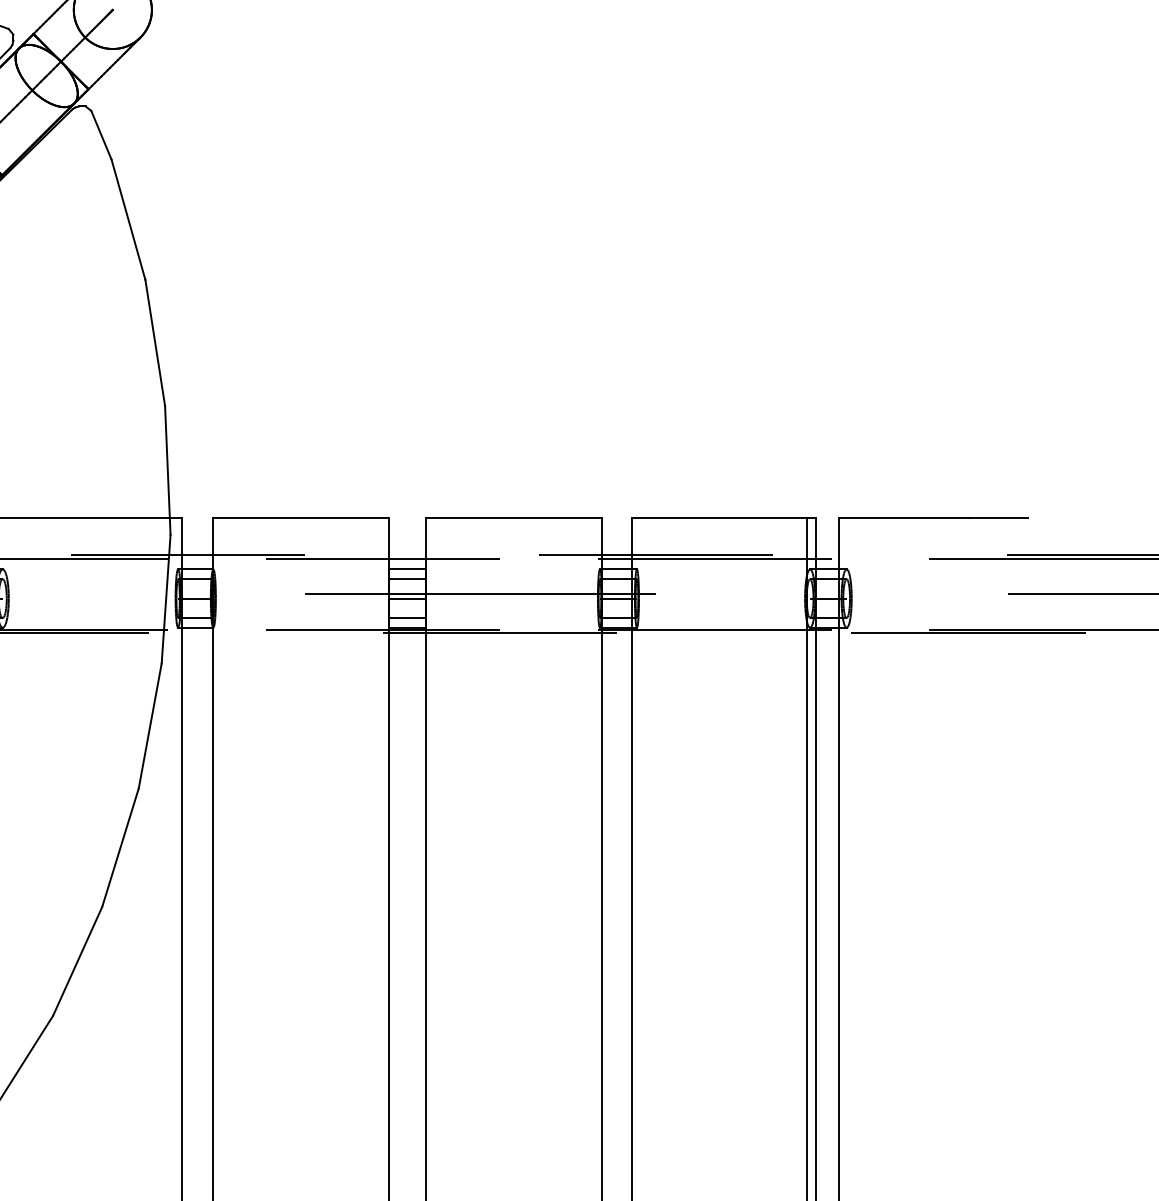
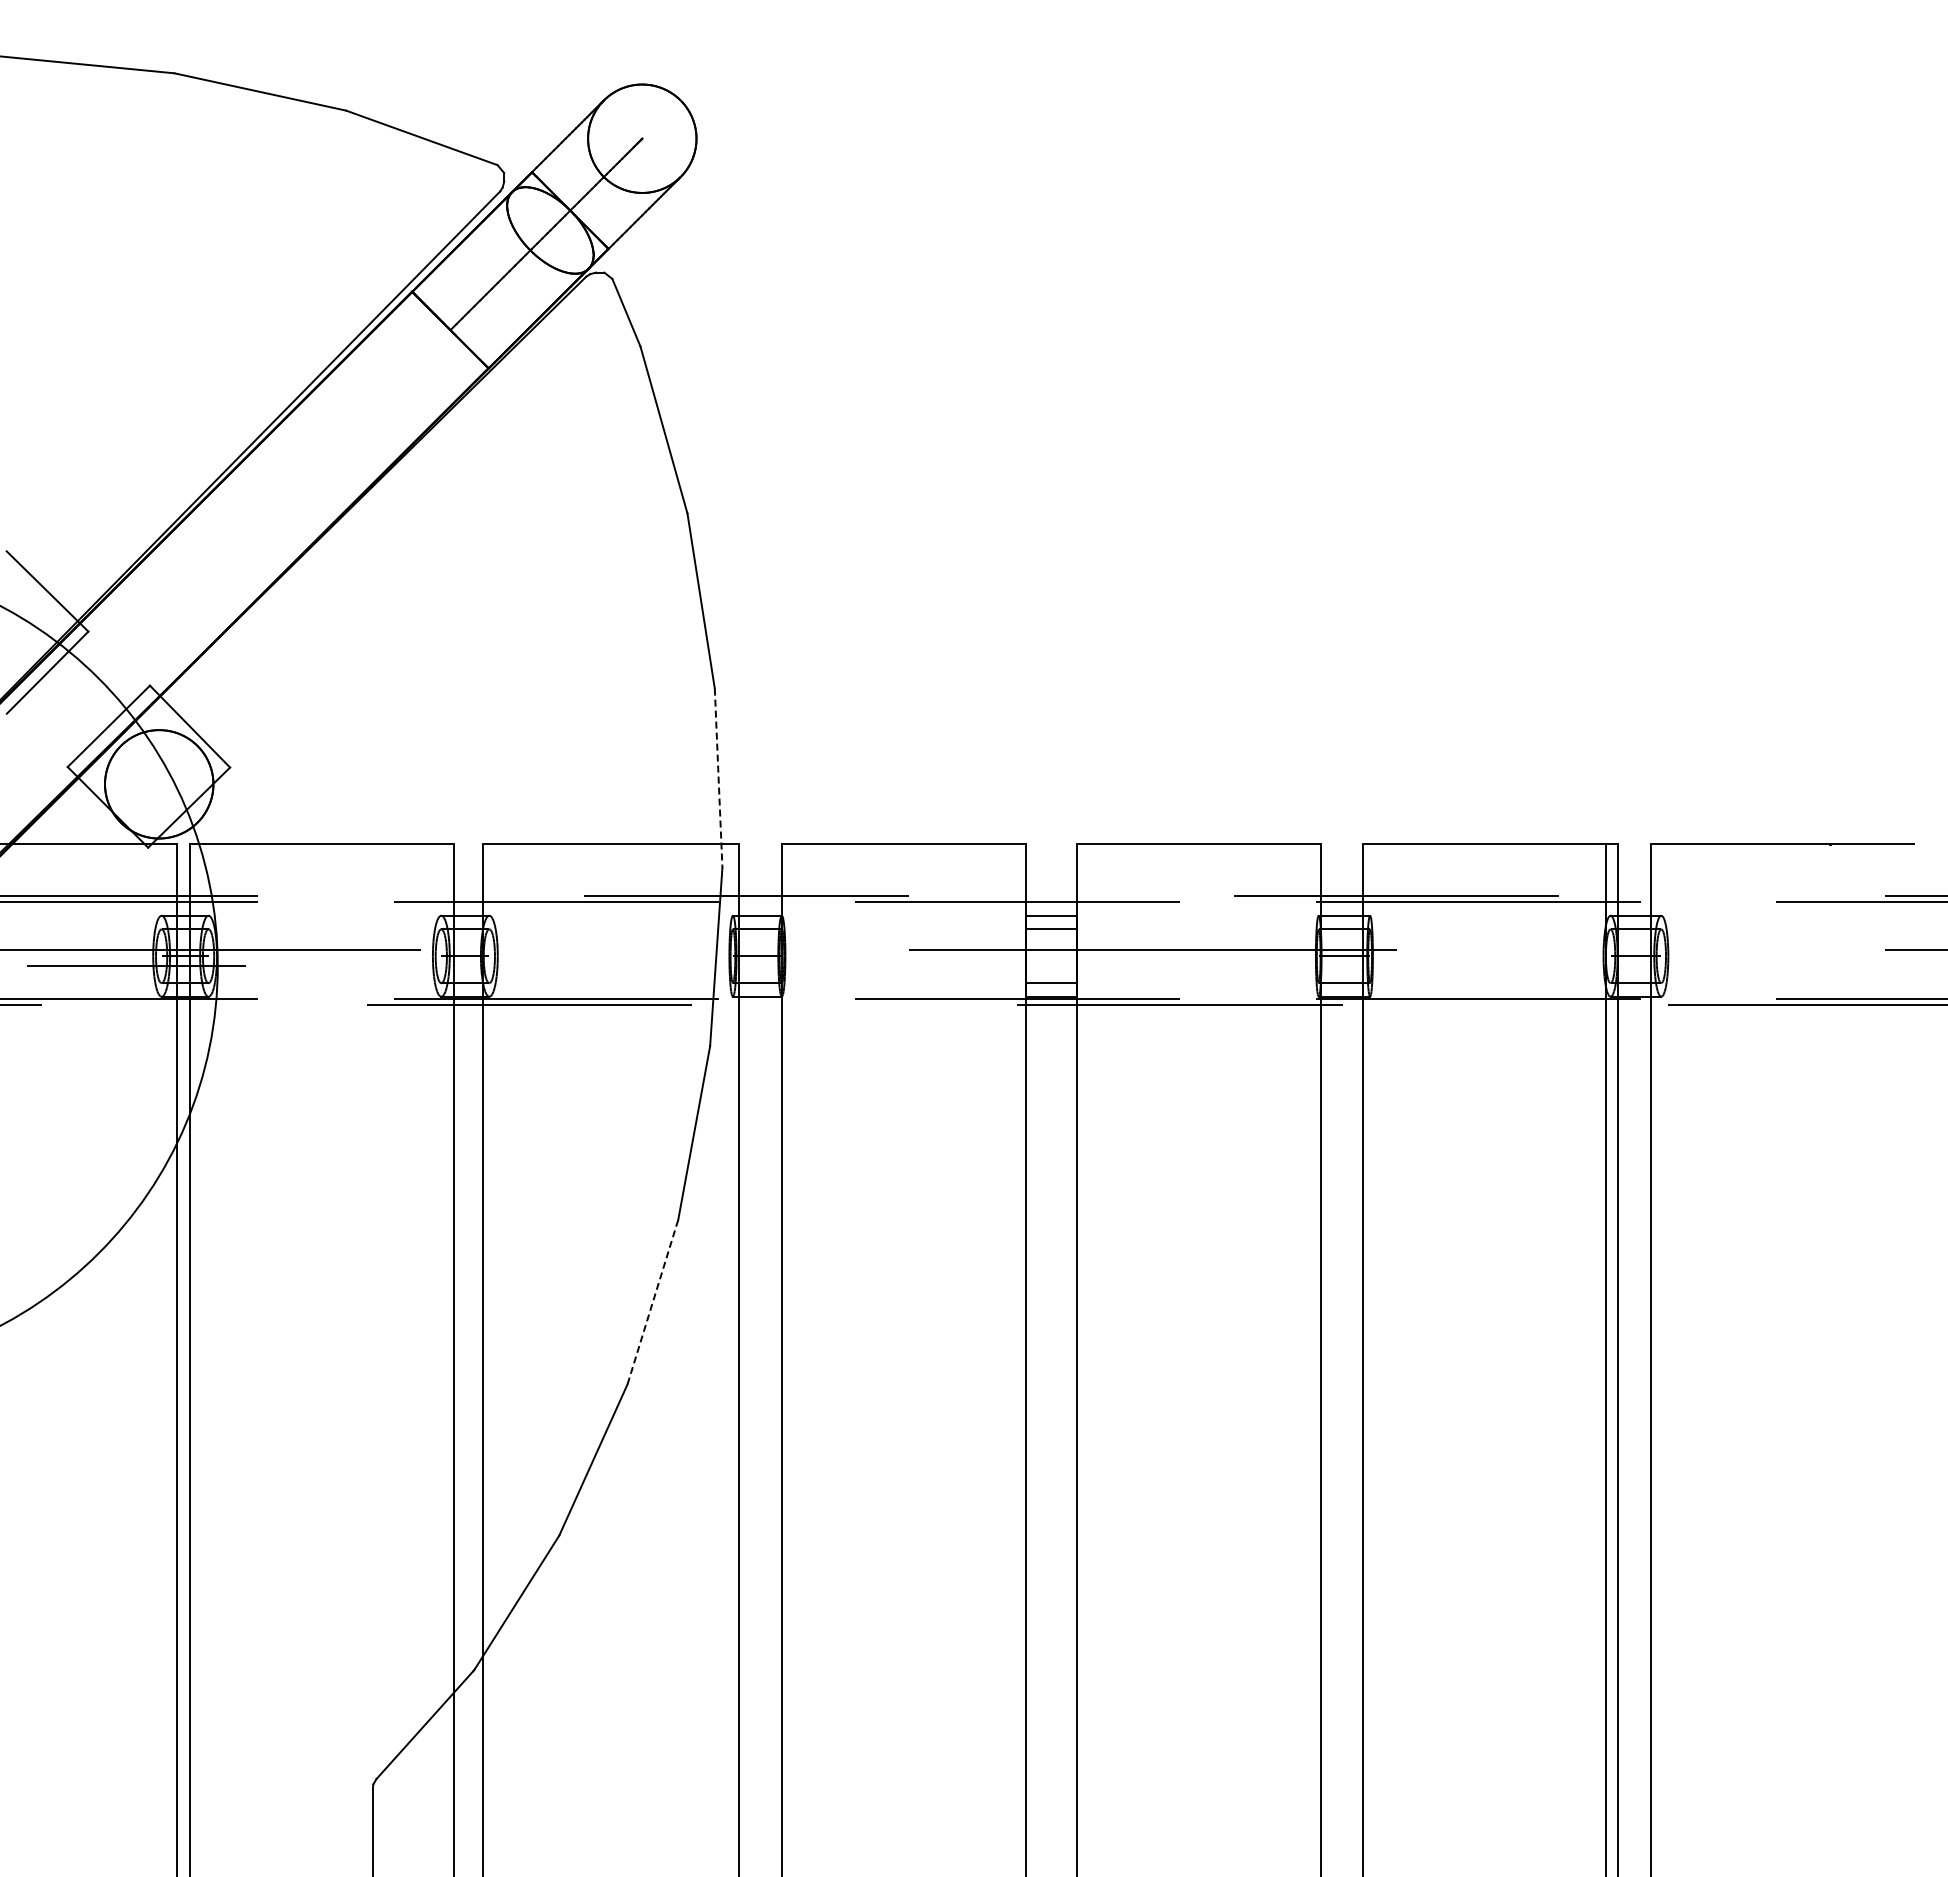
line: (167, 470) -> (718, 778), solid -> dashed
line: (407, 598) -> (1051, 956), removed
line: (120, 847) -> (652, 1302), solid -> dashed

